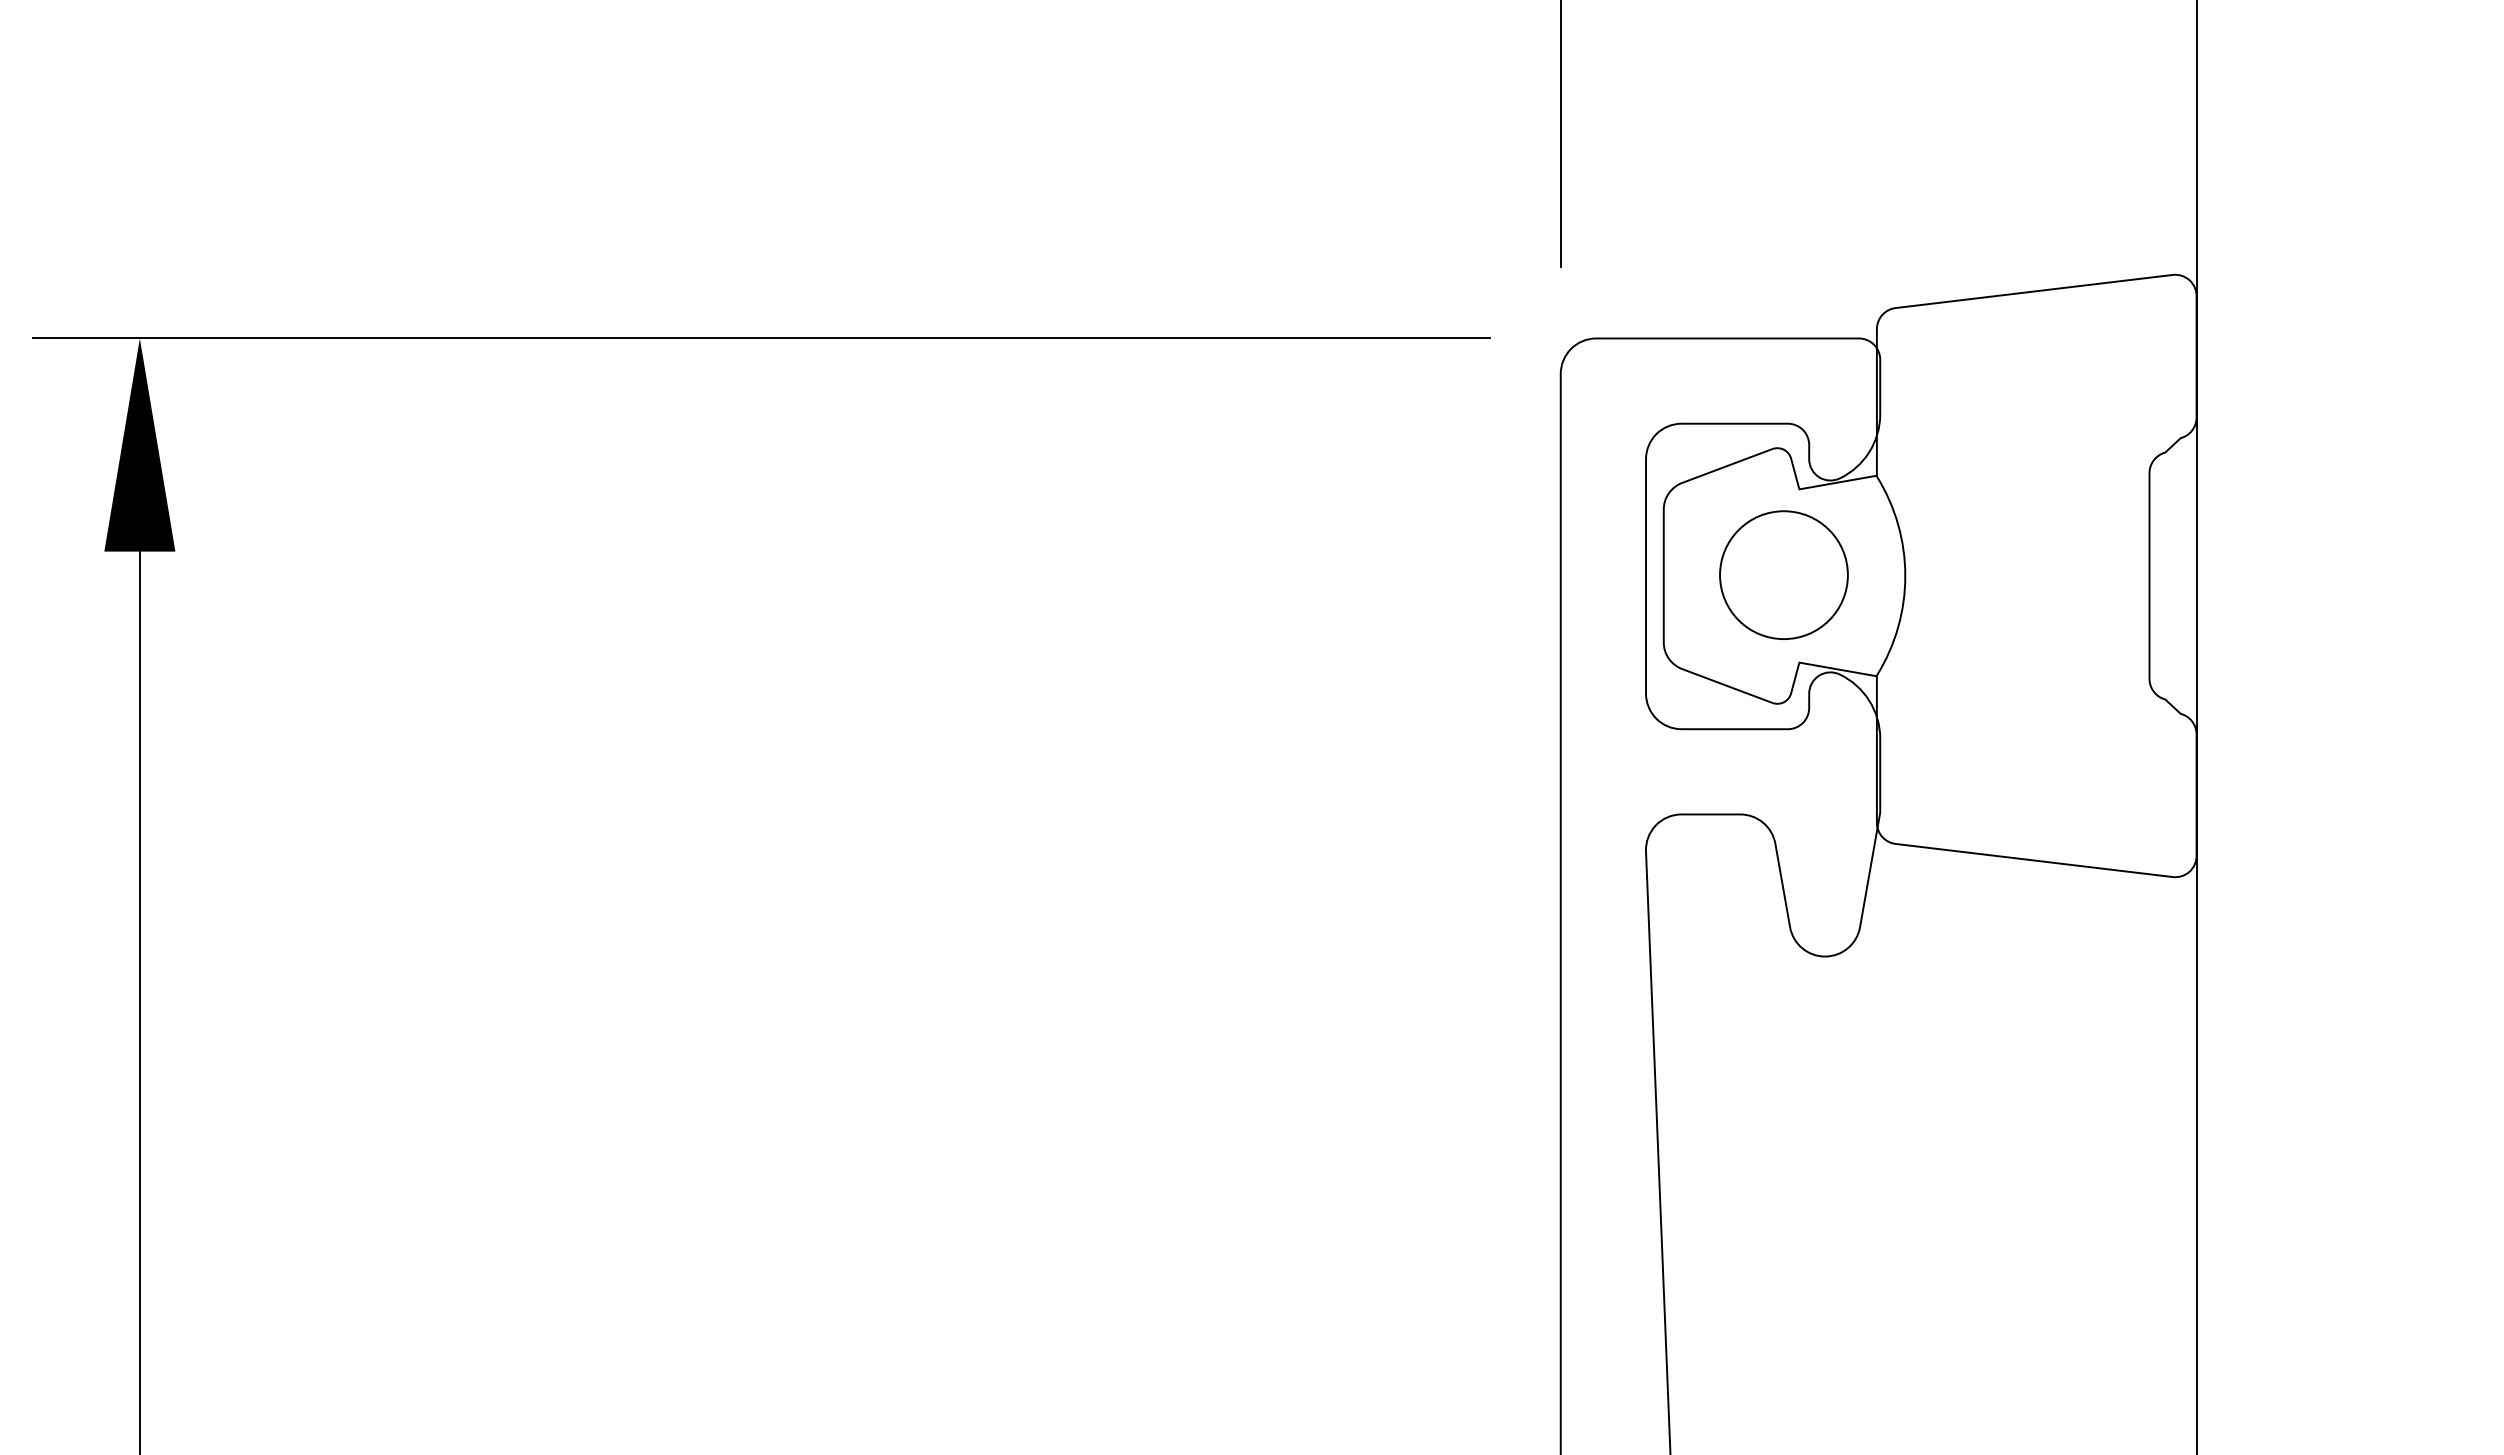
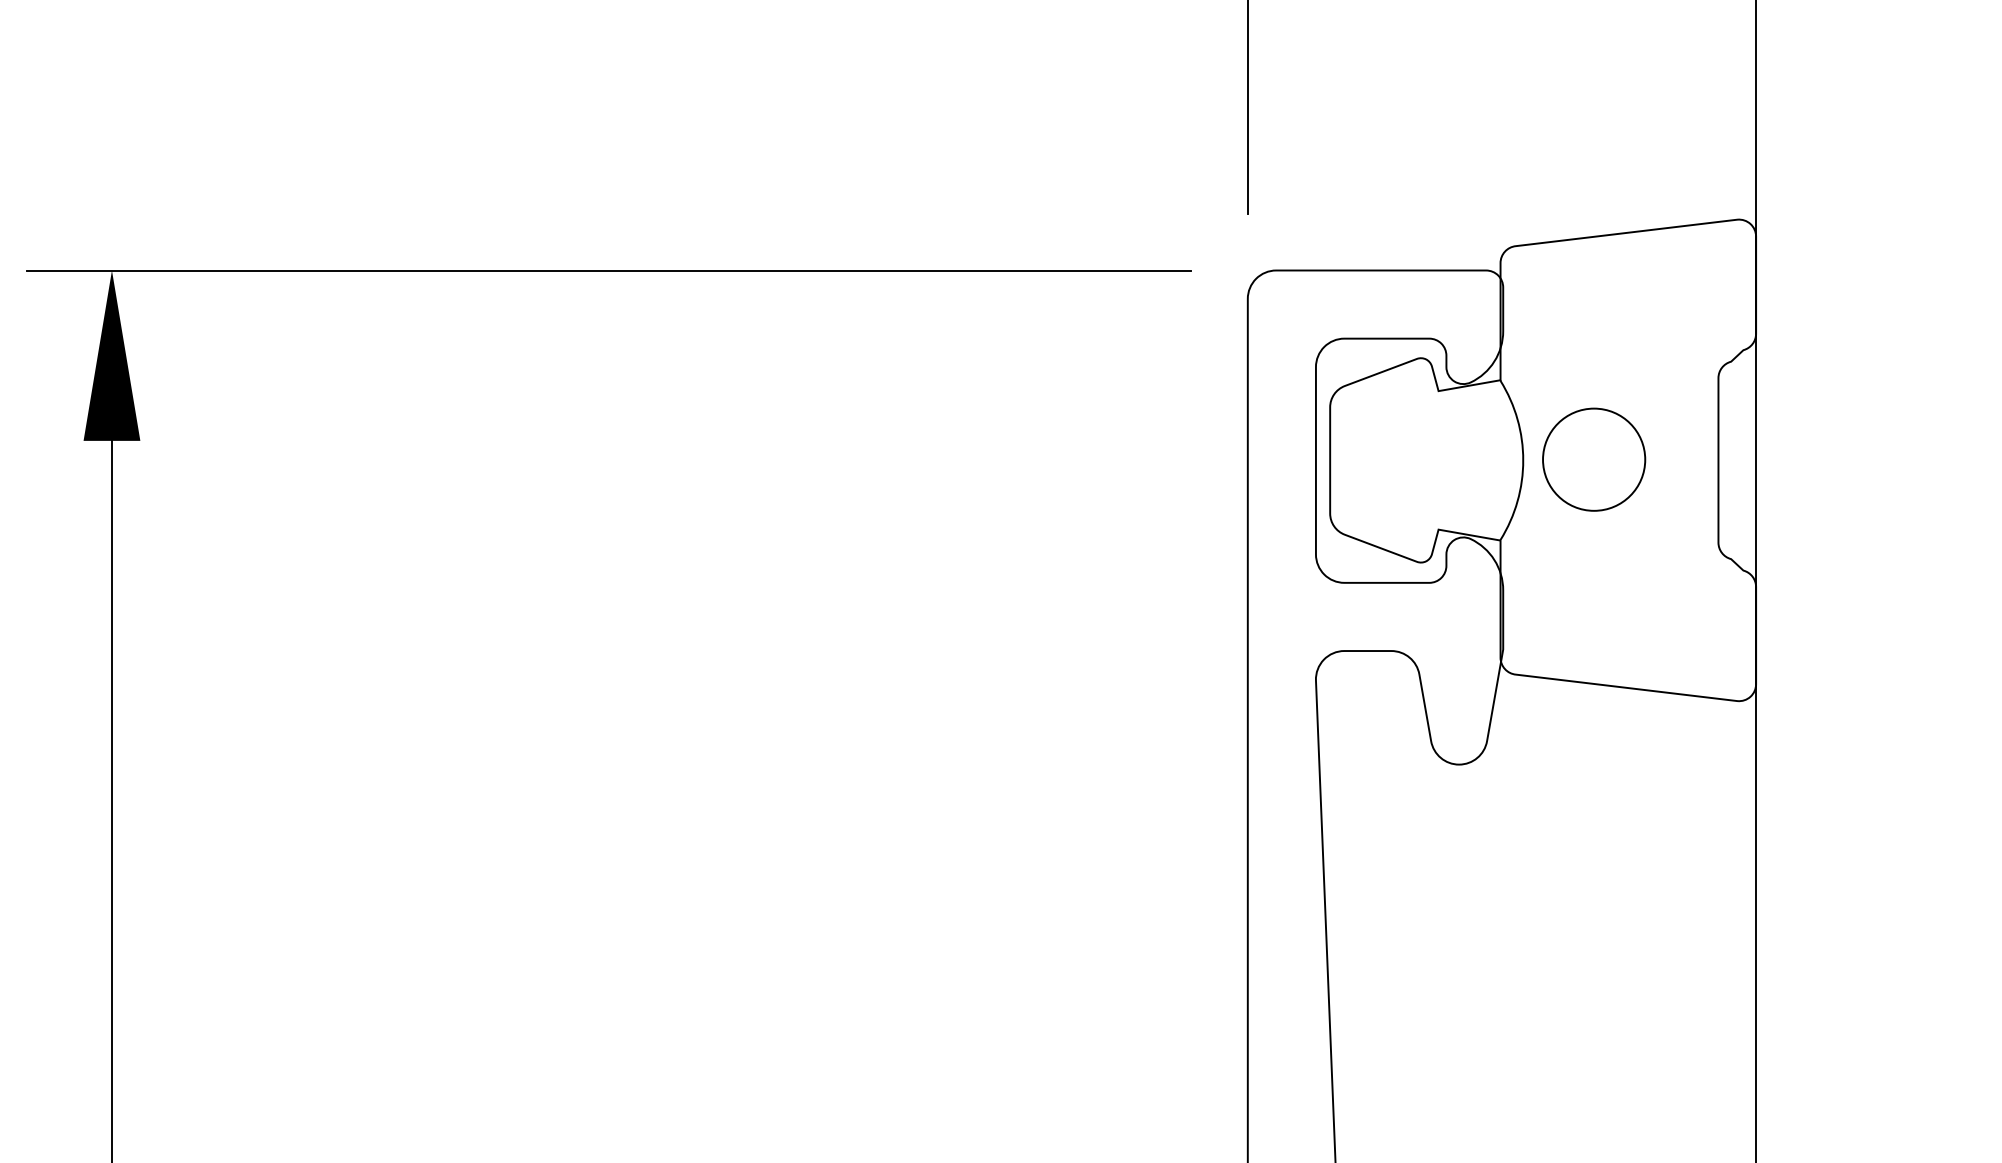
circle: (1783, 574) -> (1593, 459), moved

